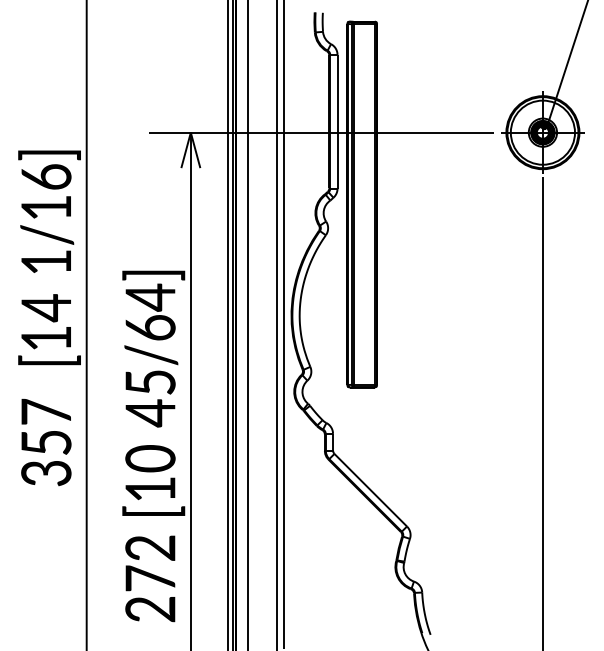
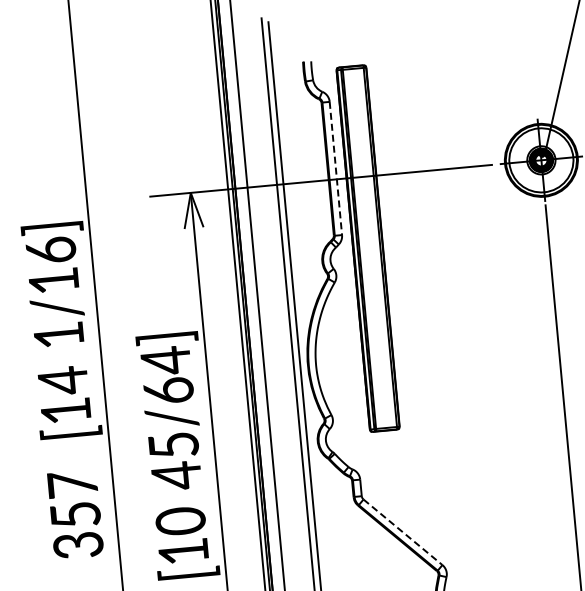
line: (337, 121) -> (335, 168), solid -> dashed
line: (371, 490) -> (403, 532), solid -> dashed

